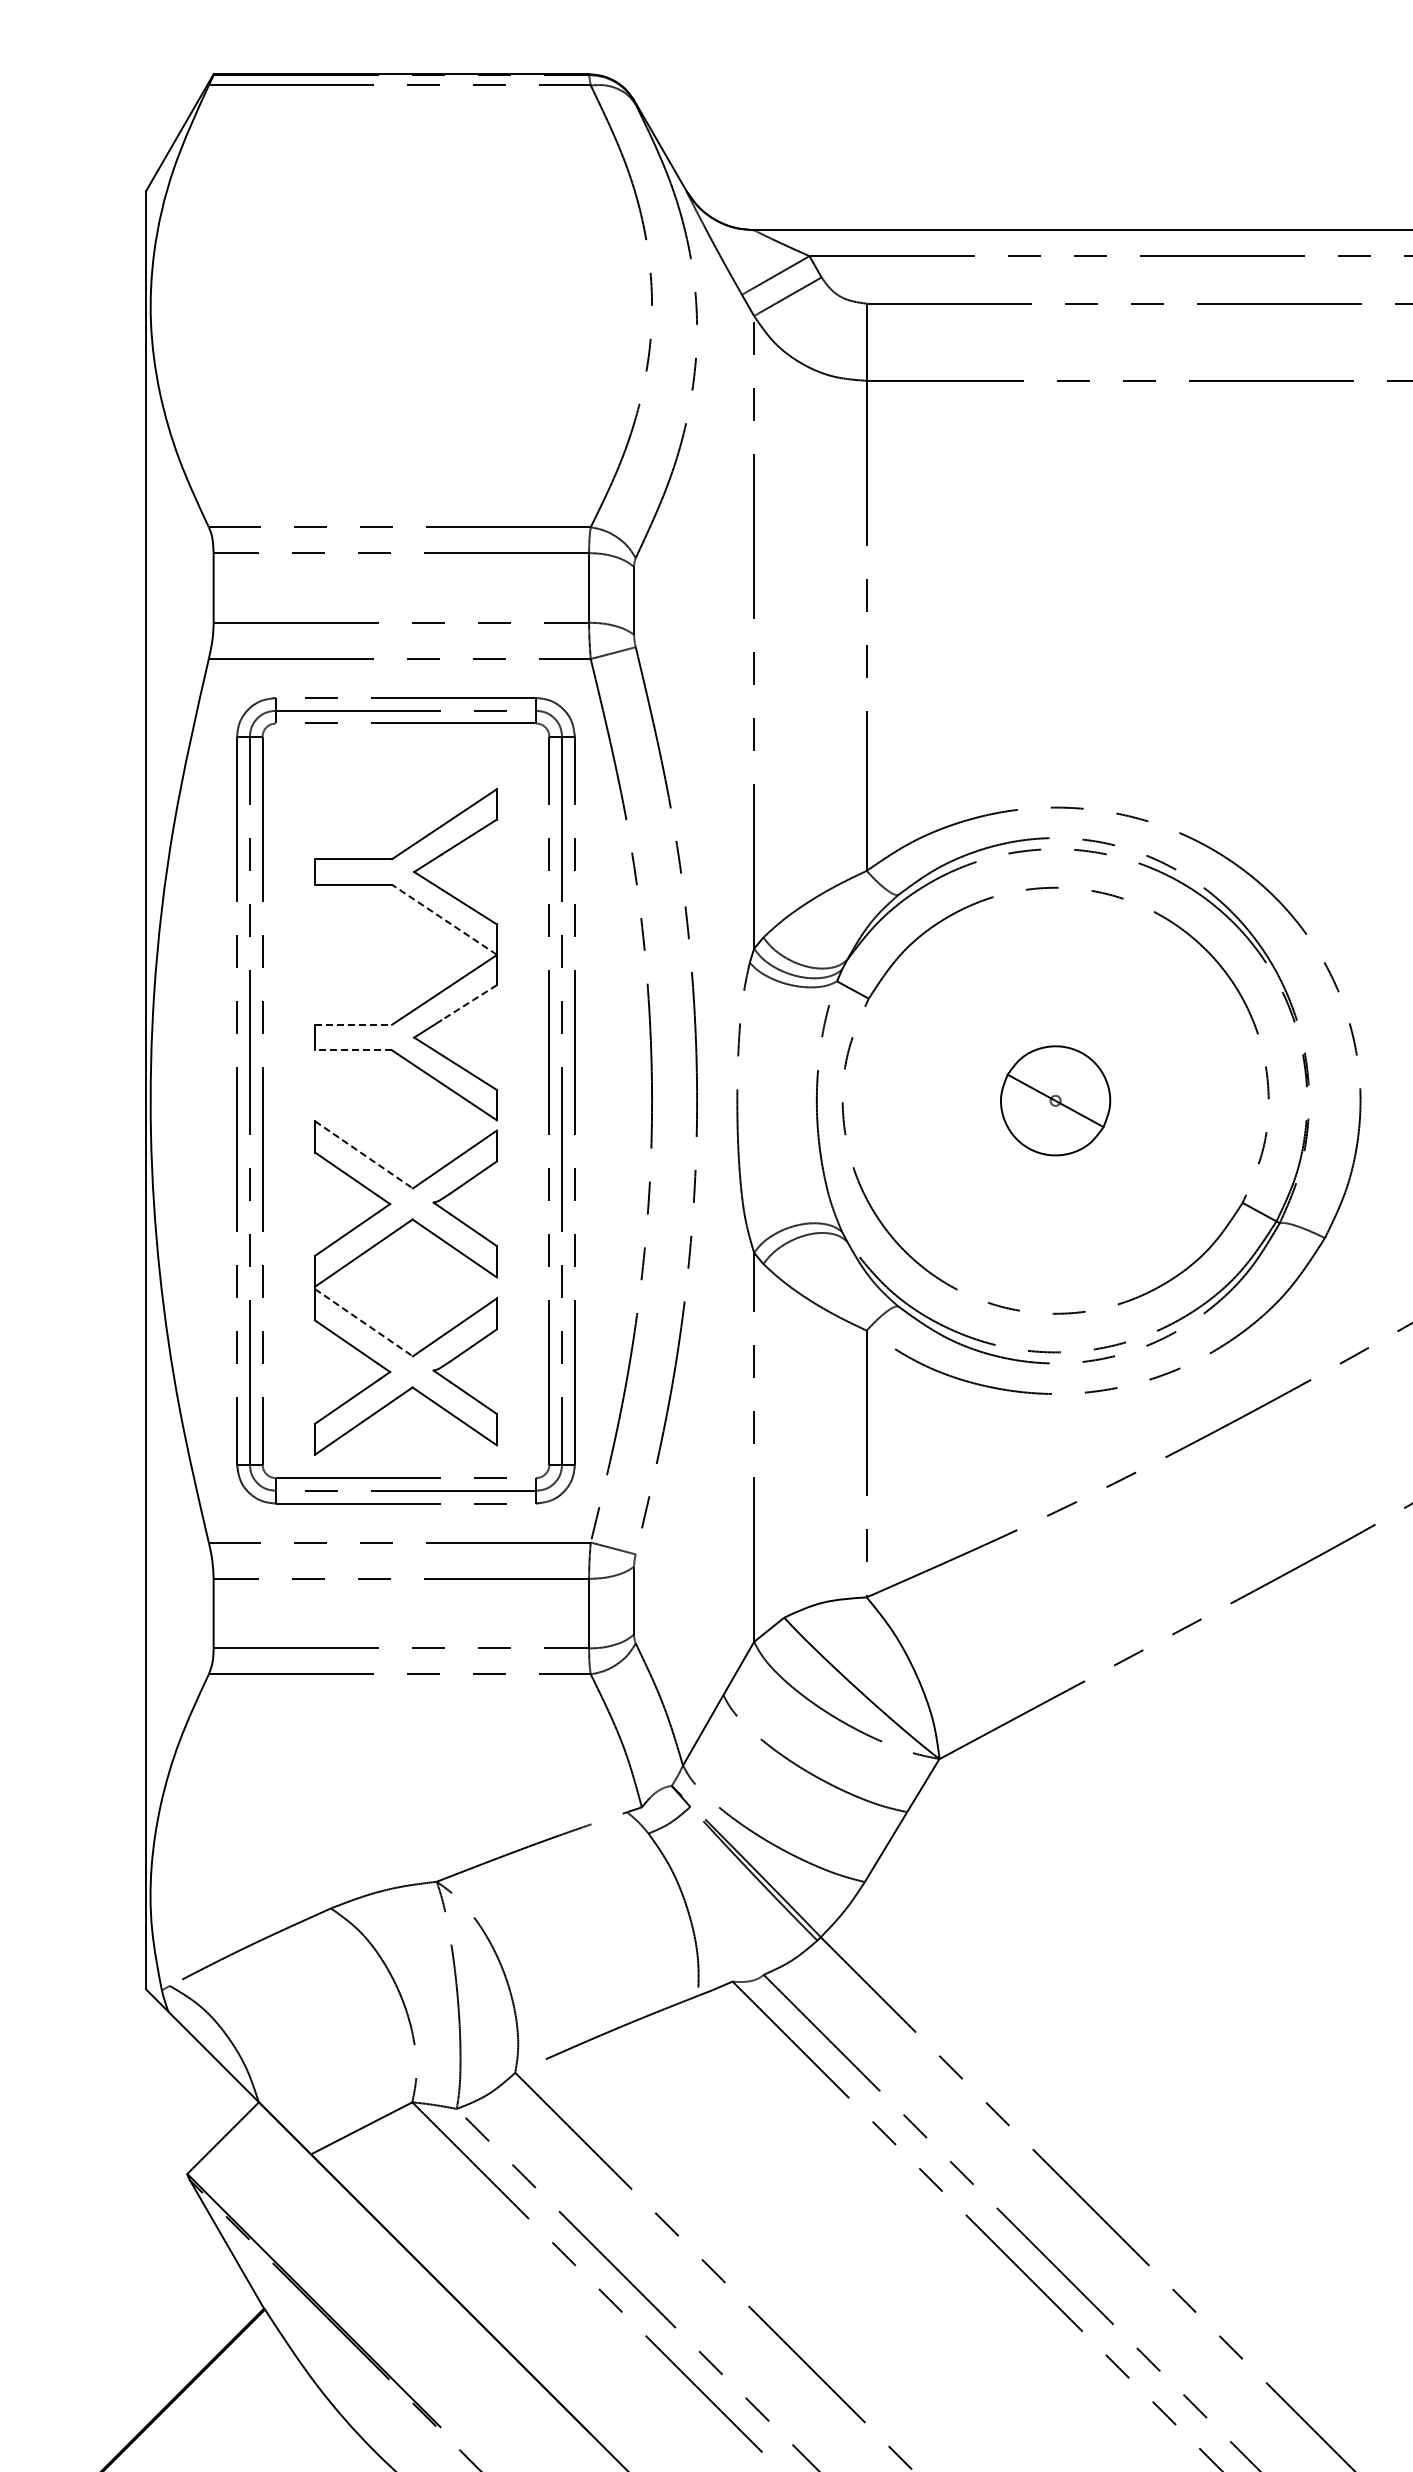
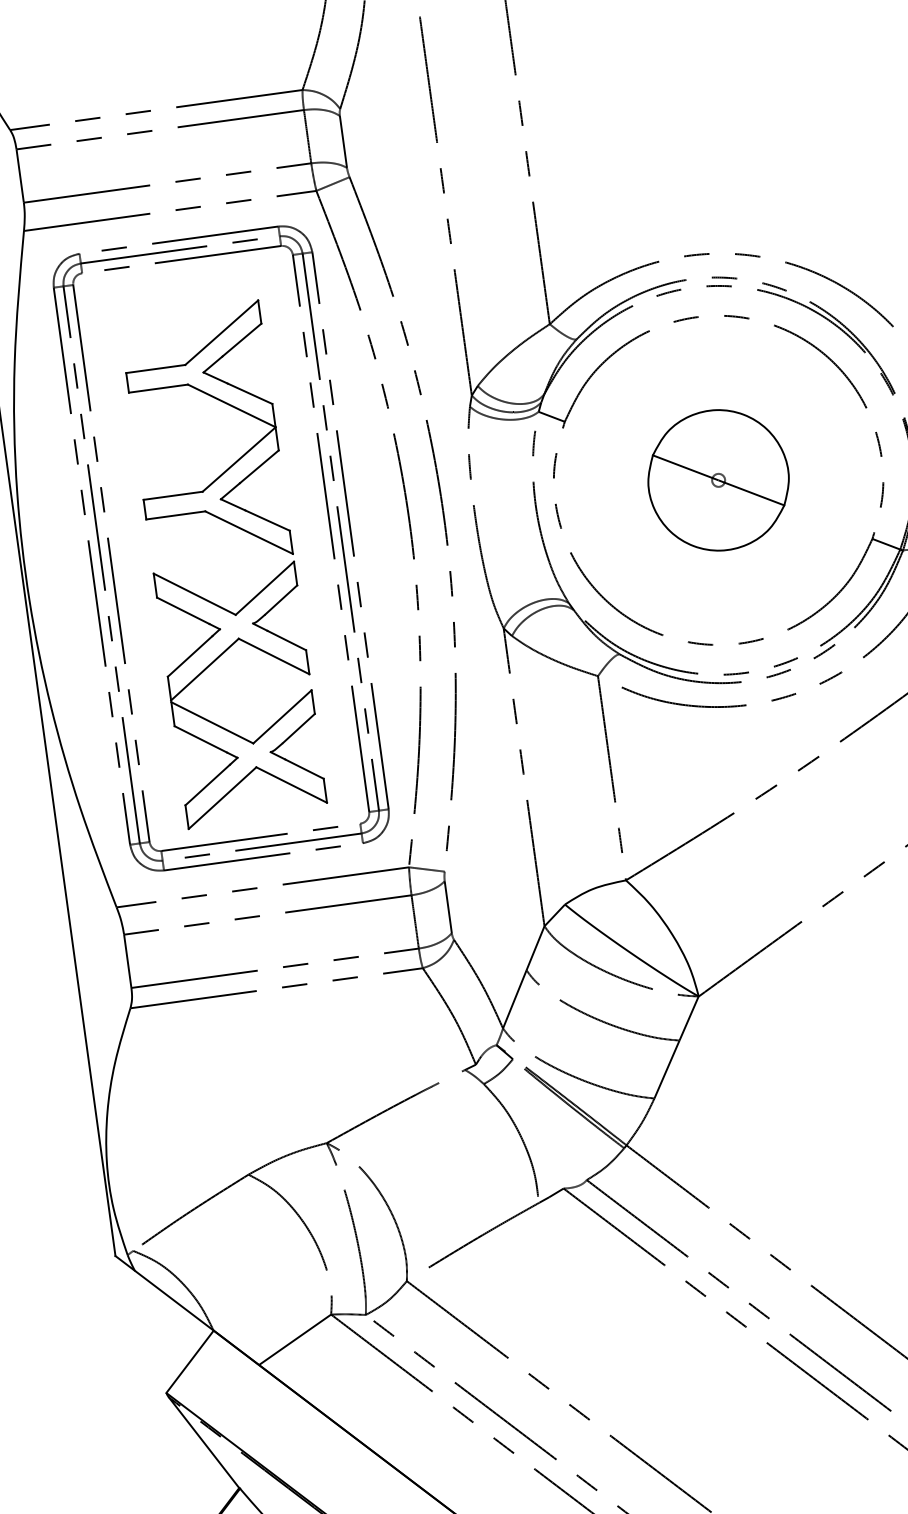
line: (444, 919) -> (231, 405), dashed -> solid
line: (469, 1002) -> (259, 466), dashed -> solid
line: (353, 1024) -> (173, 495), dashed -> solid
line: (353, 1050) -> (175, 515), dashed -> solid
part: (1055, 1100) -> (718, 480), size x1.67
line: (364, 1155) -> (195, 594), dashed -> solid
line: (364, 1323) -> (212, 723), dashed -> solid

